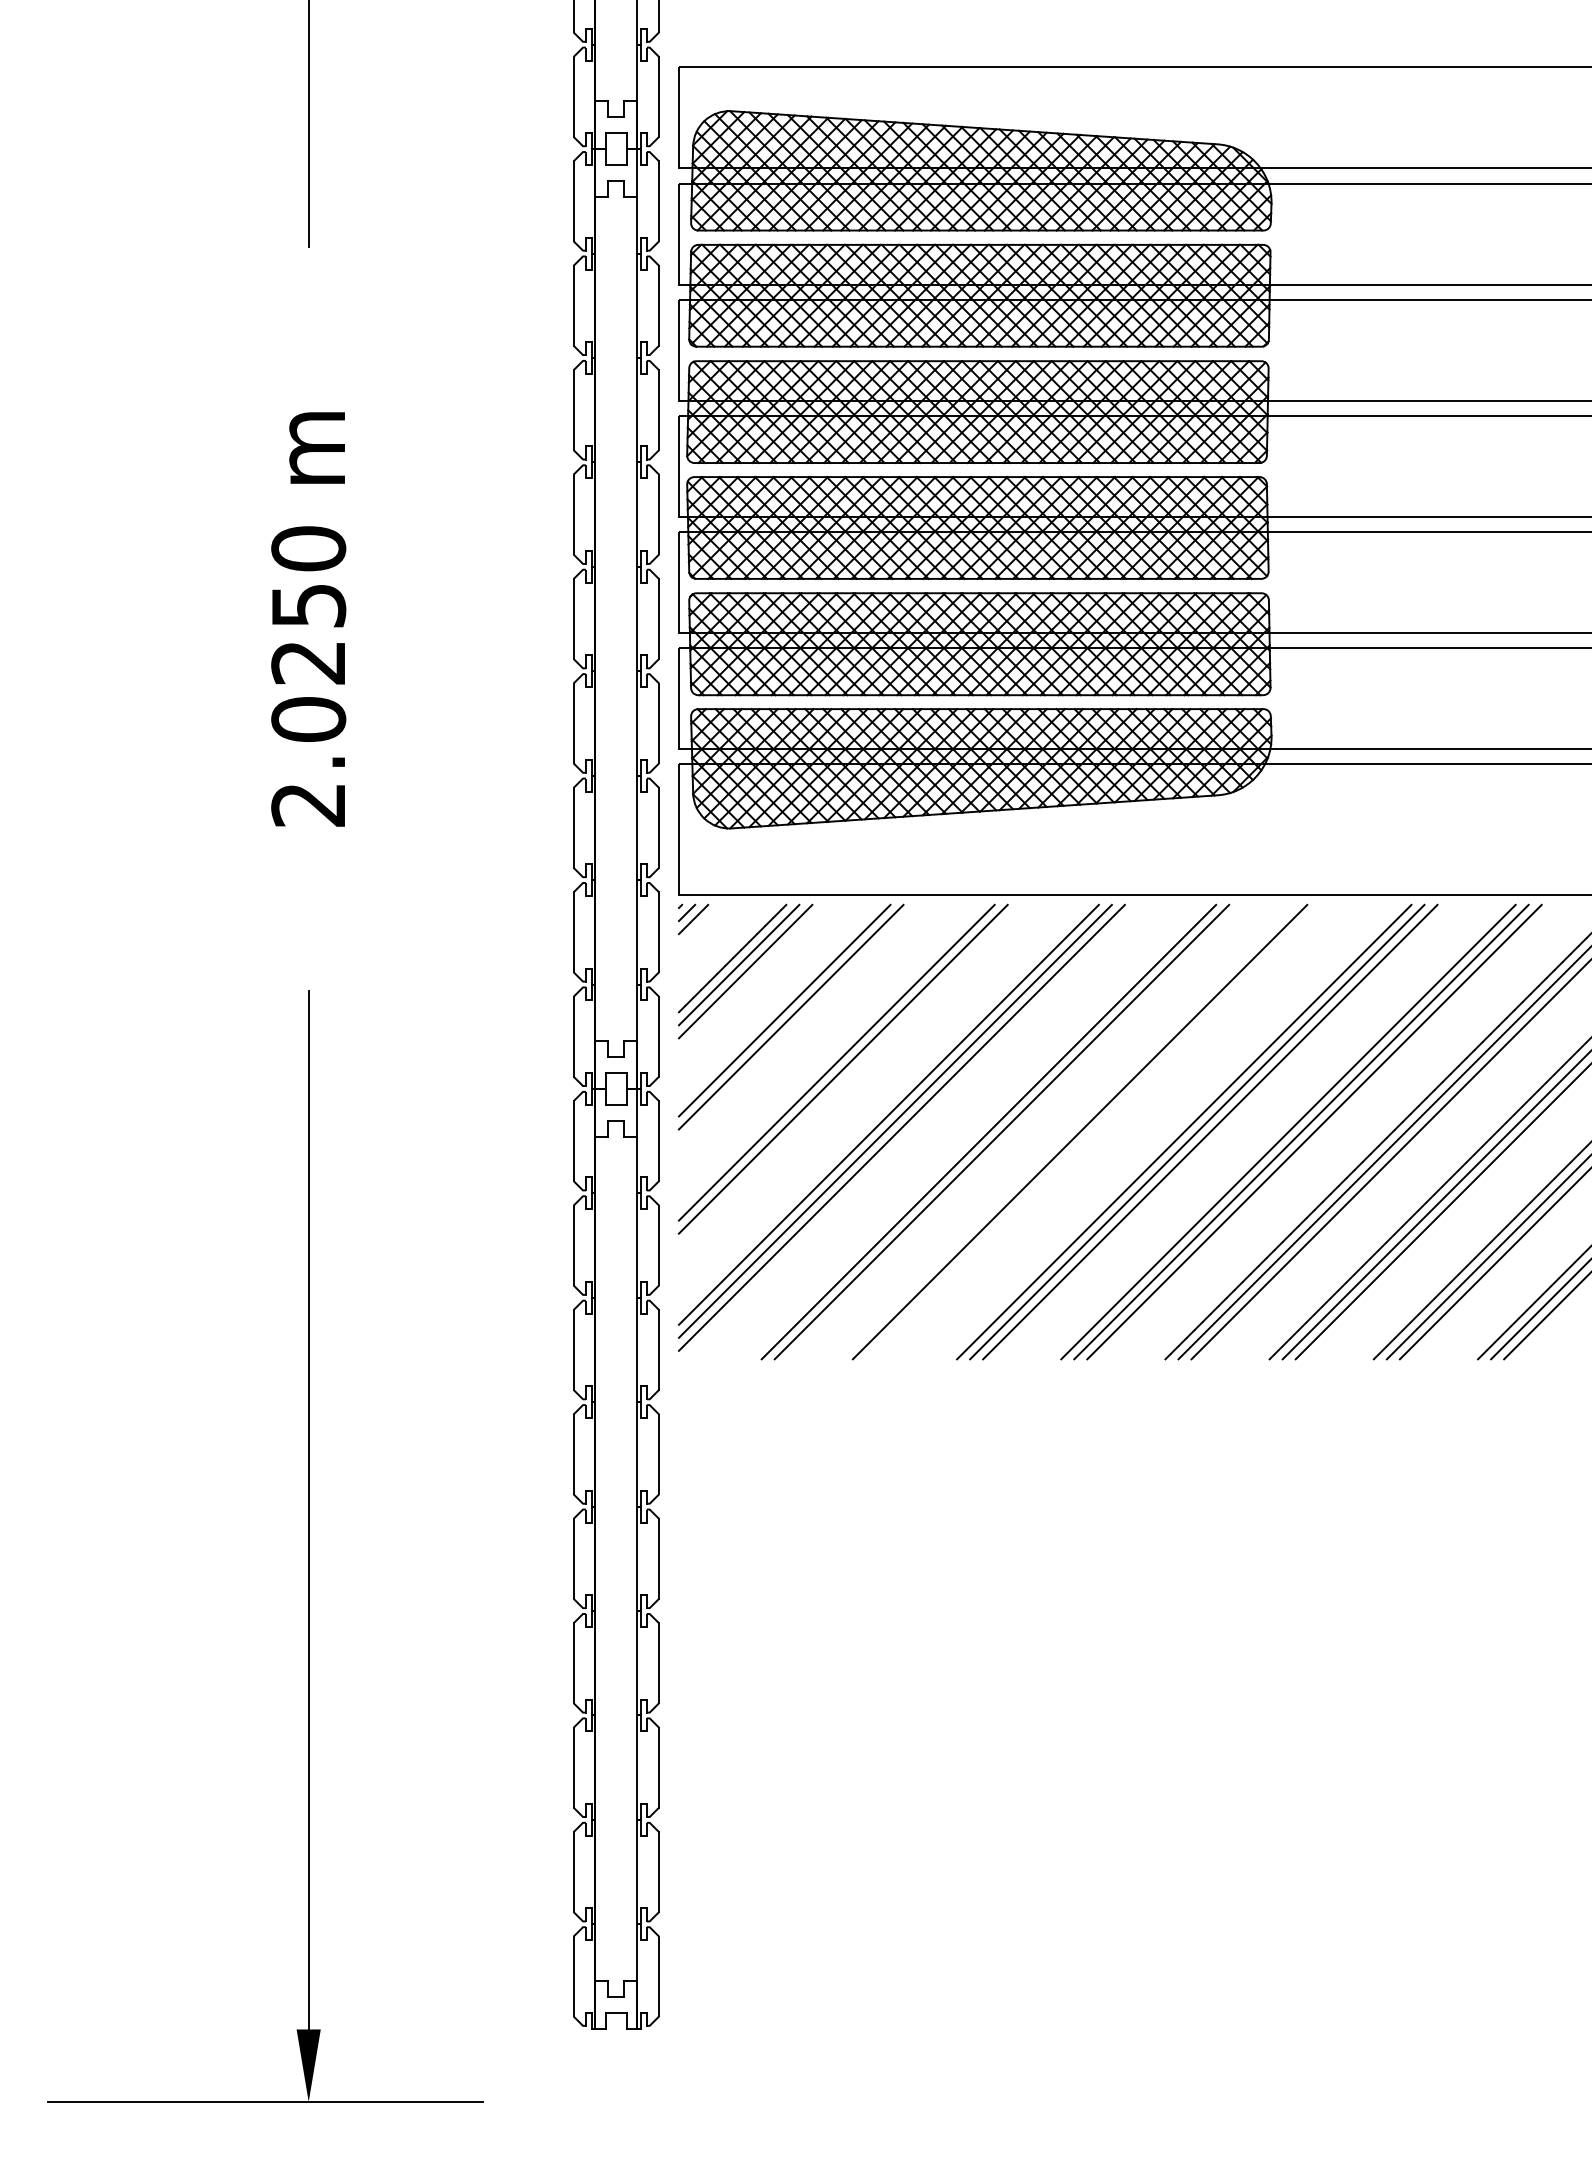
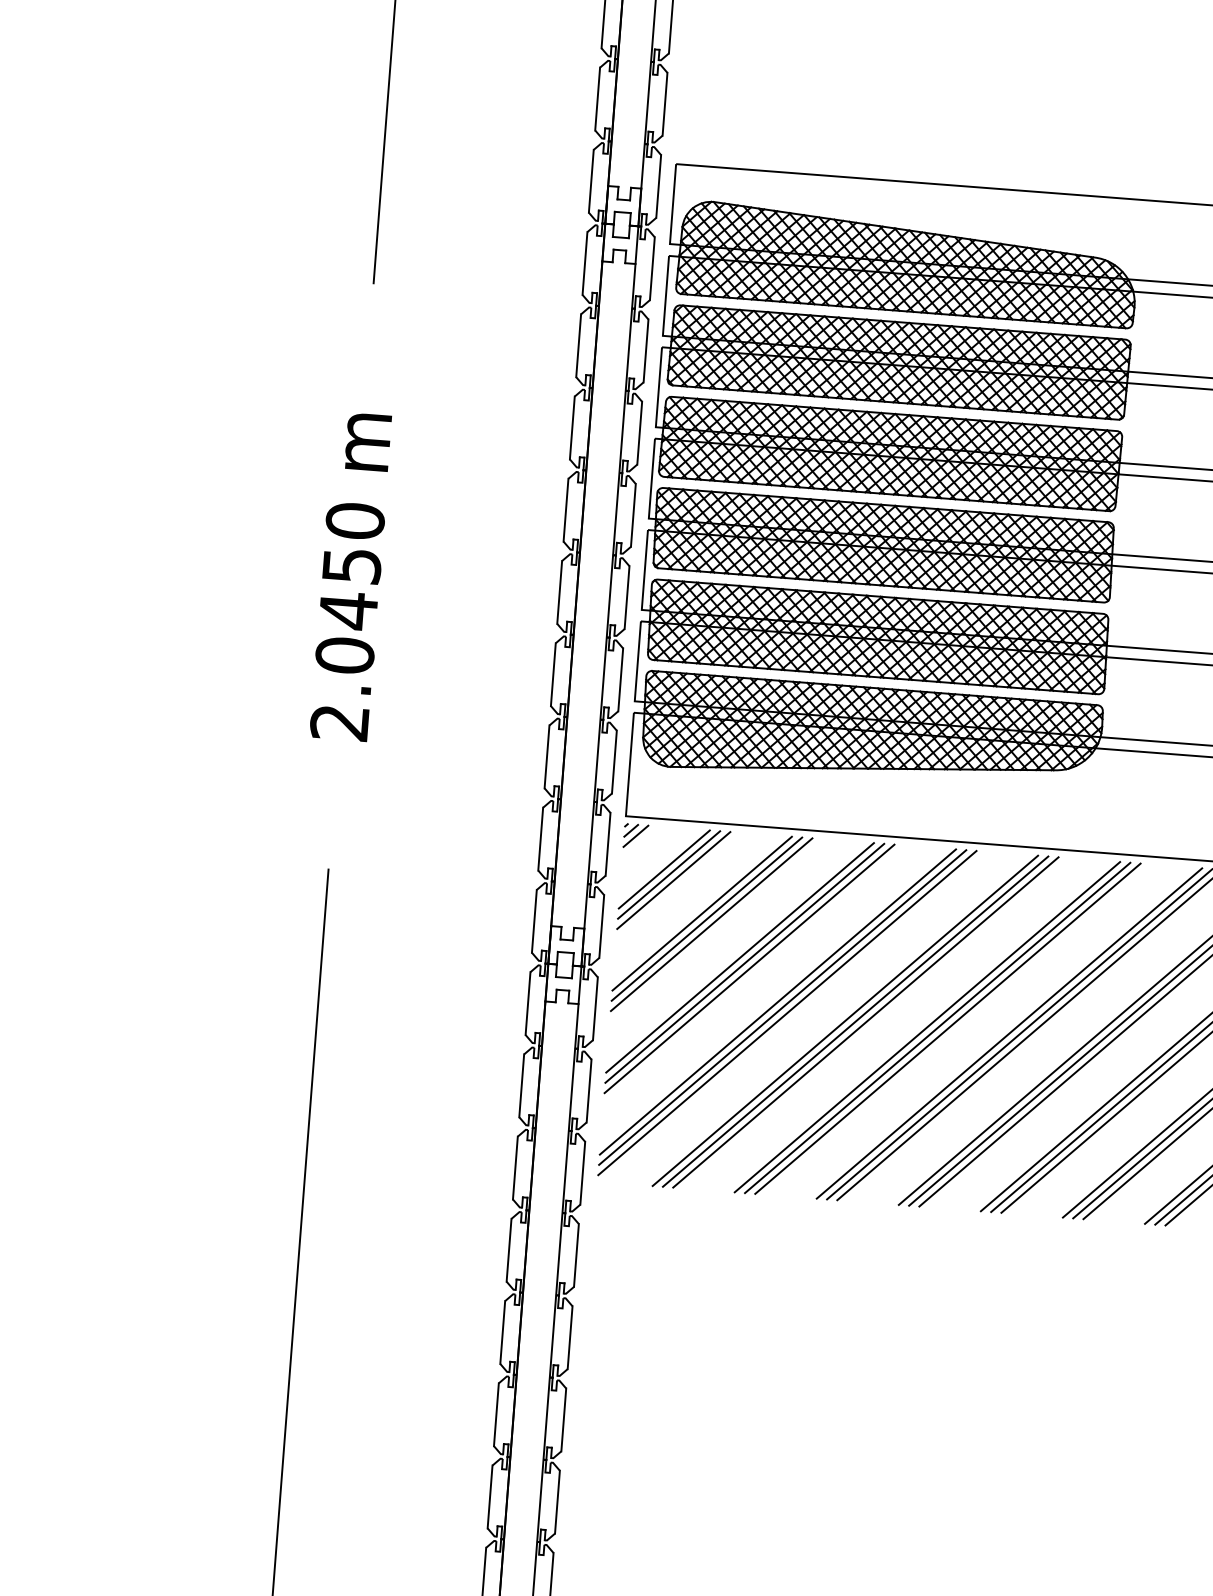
text: (307, 662) -> (347, 610), 2.0250 -> 2.0450
line: (797, 1023) -> (711, 924), added
line: (849, 1075) -> (749, 968), added
line: (975, 1131) -> (845, 1020), added
line: (1092, 1131) -> (937, 1027), added
line: (1105, 1131) -> (947, 1028), added

